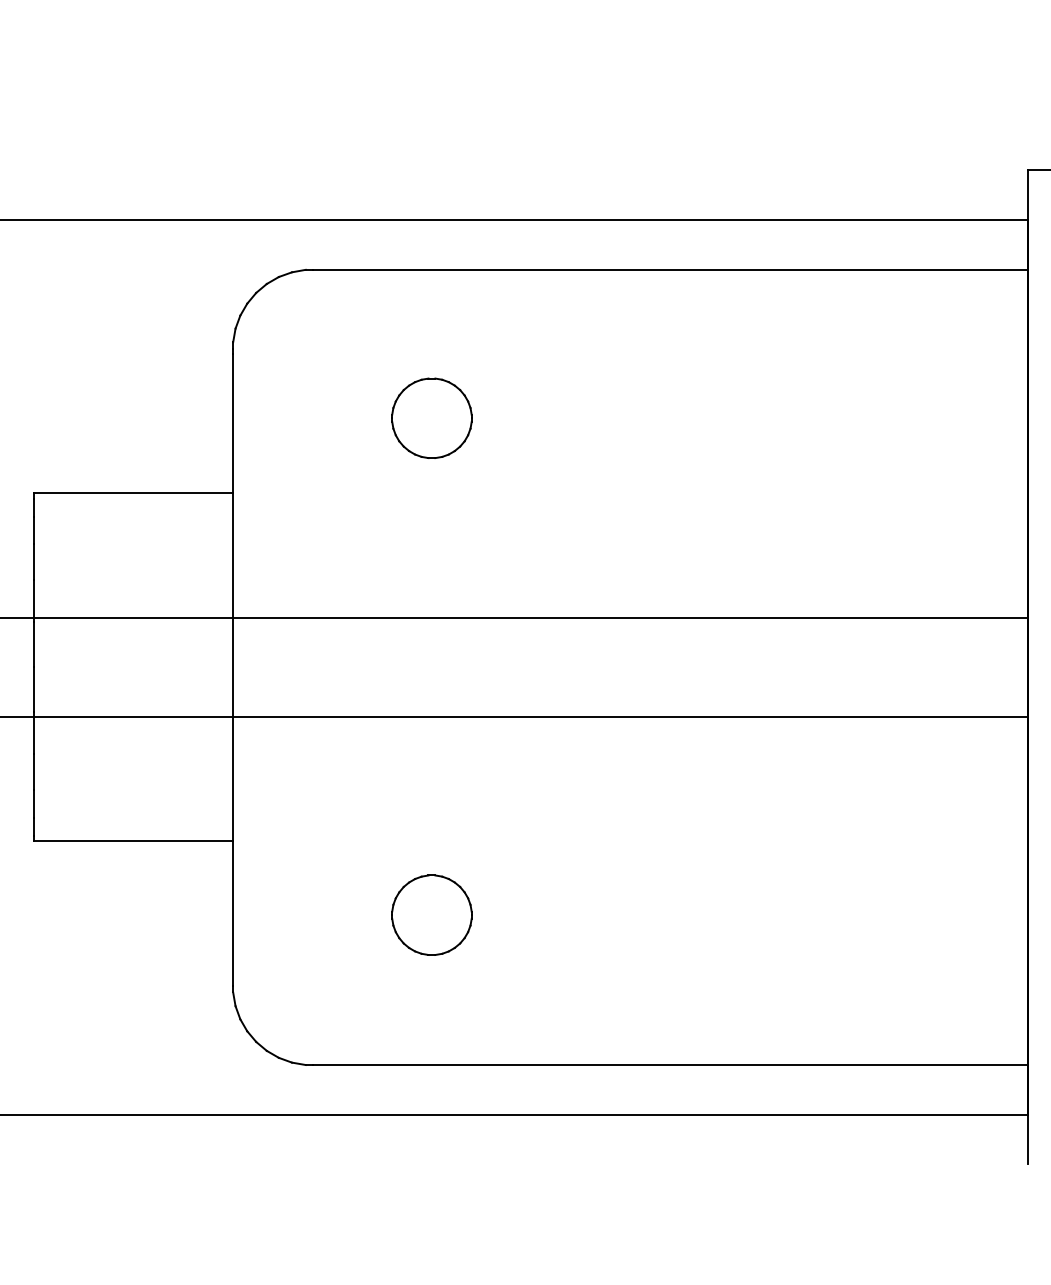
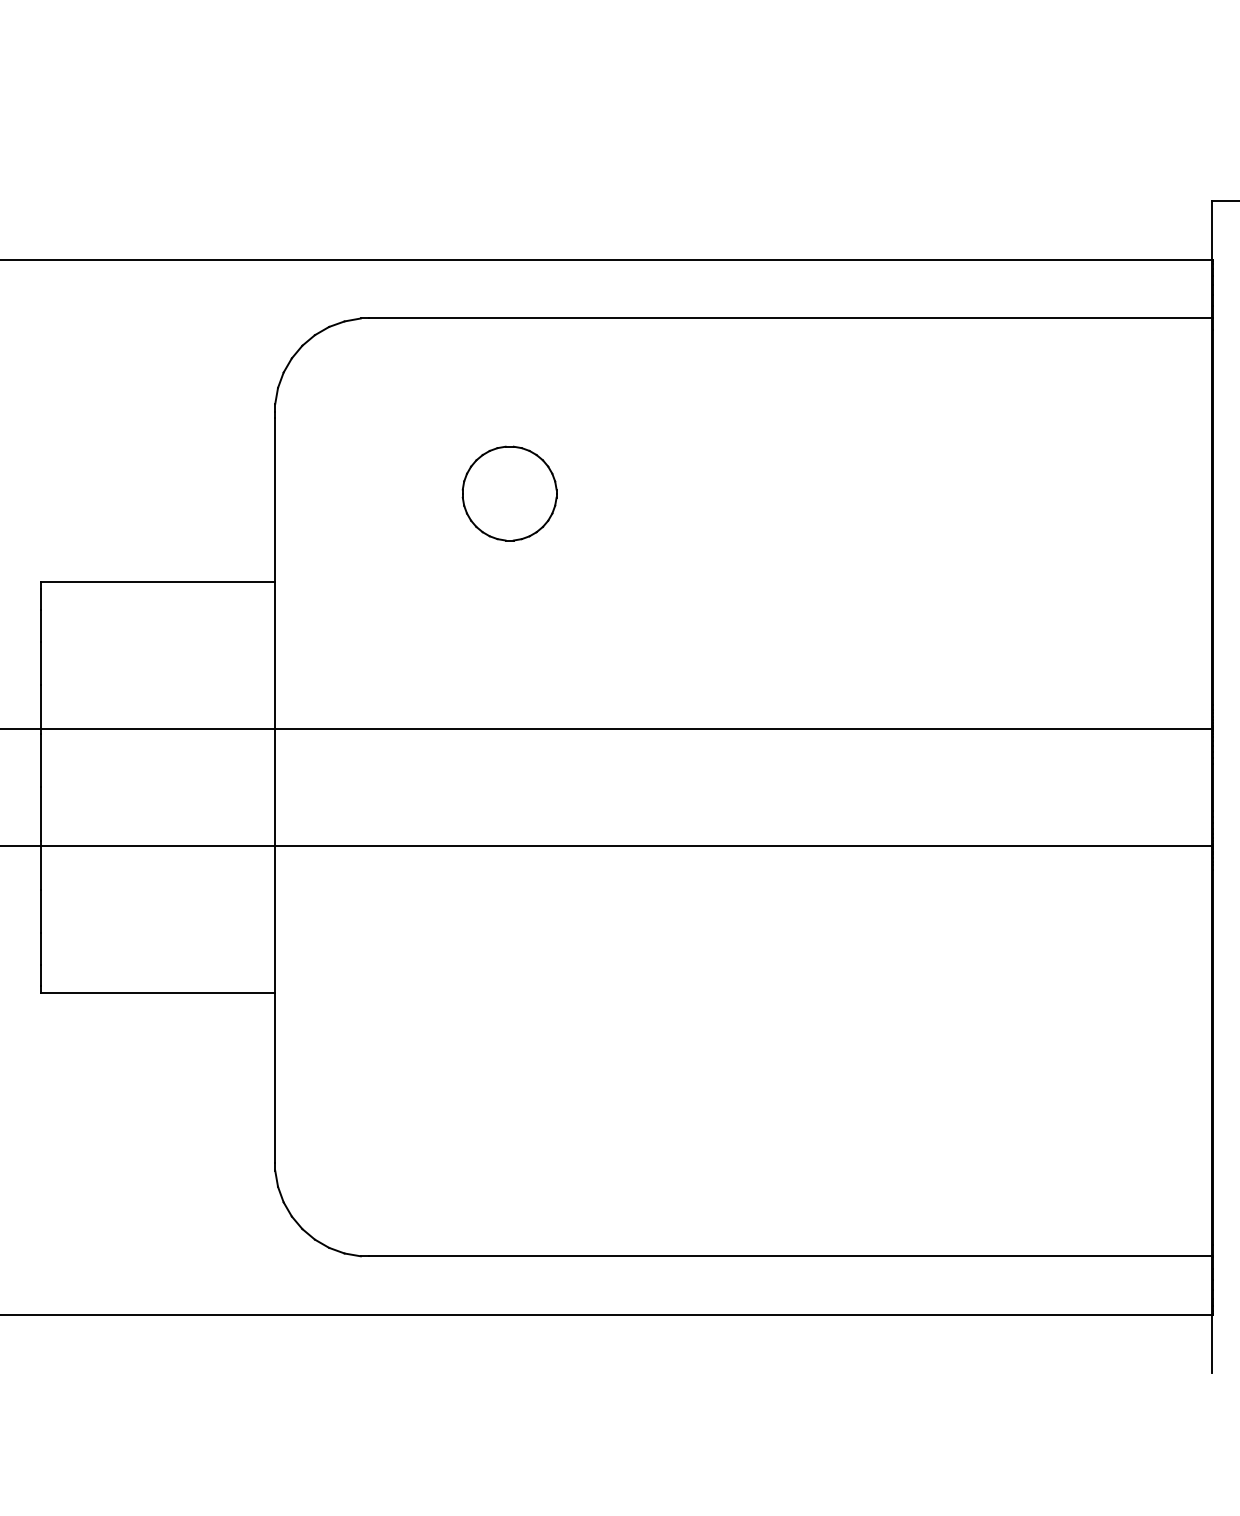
part: (431, 915) -> (509, 1079), removed

